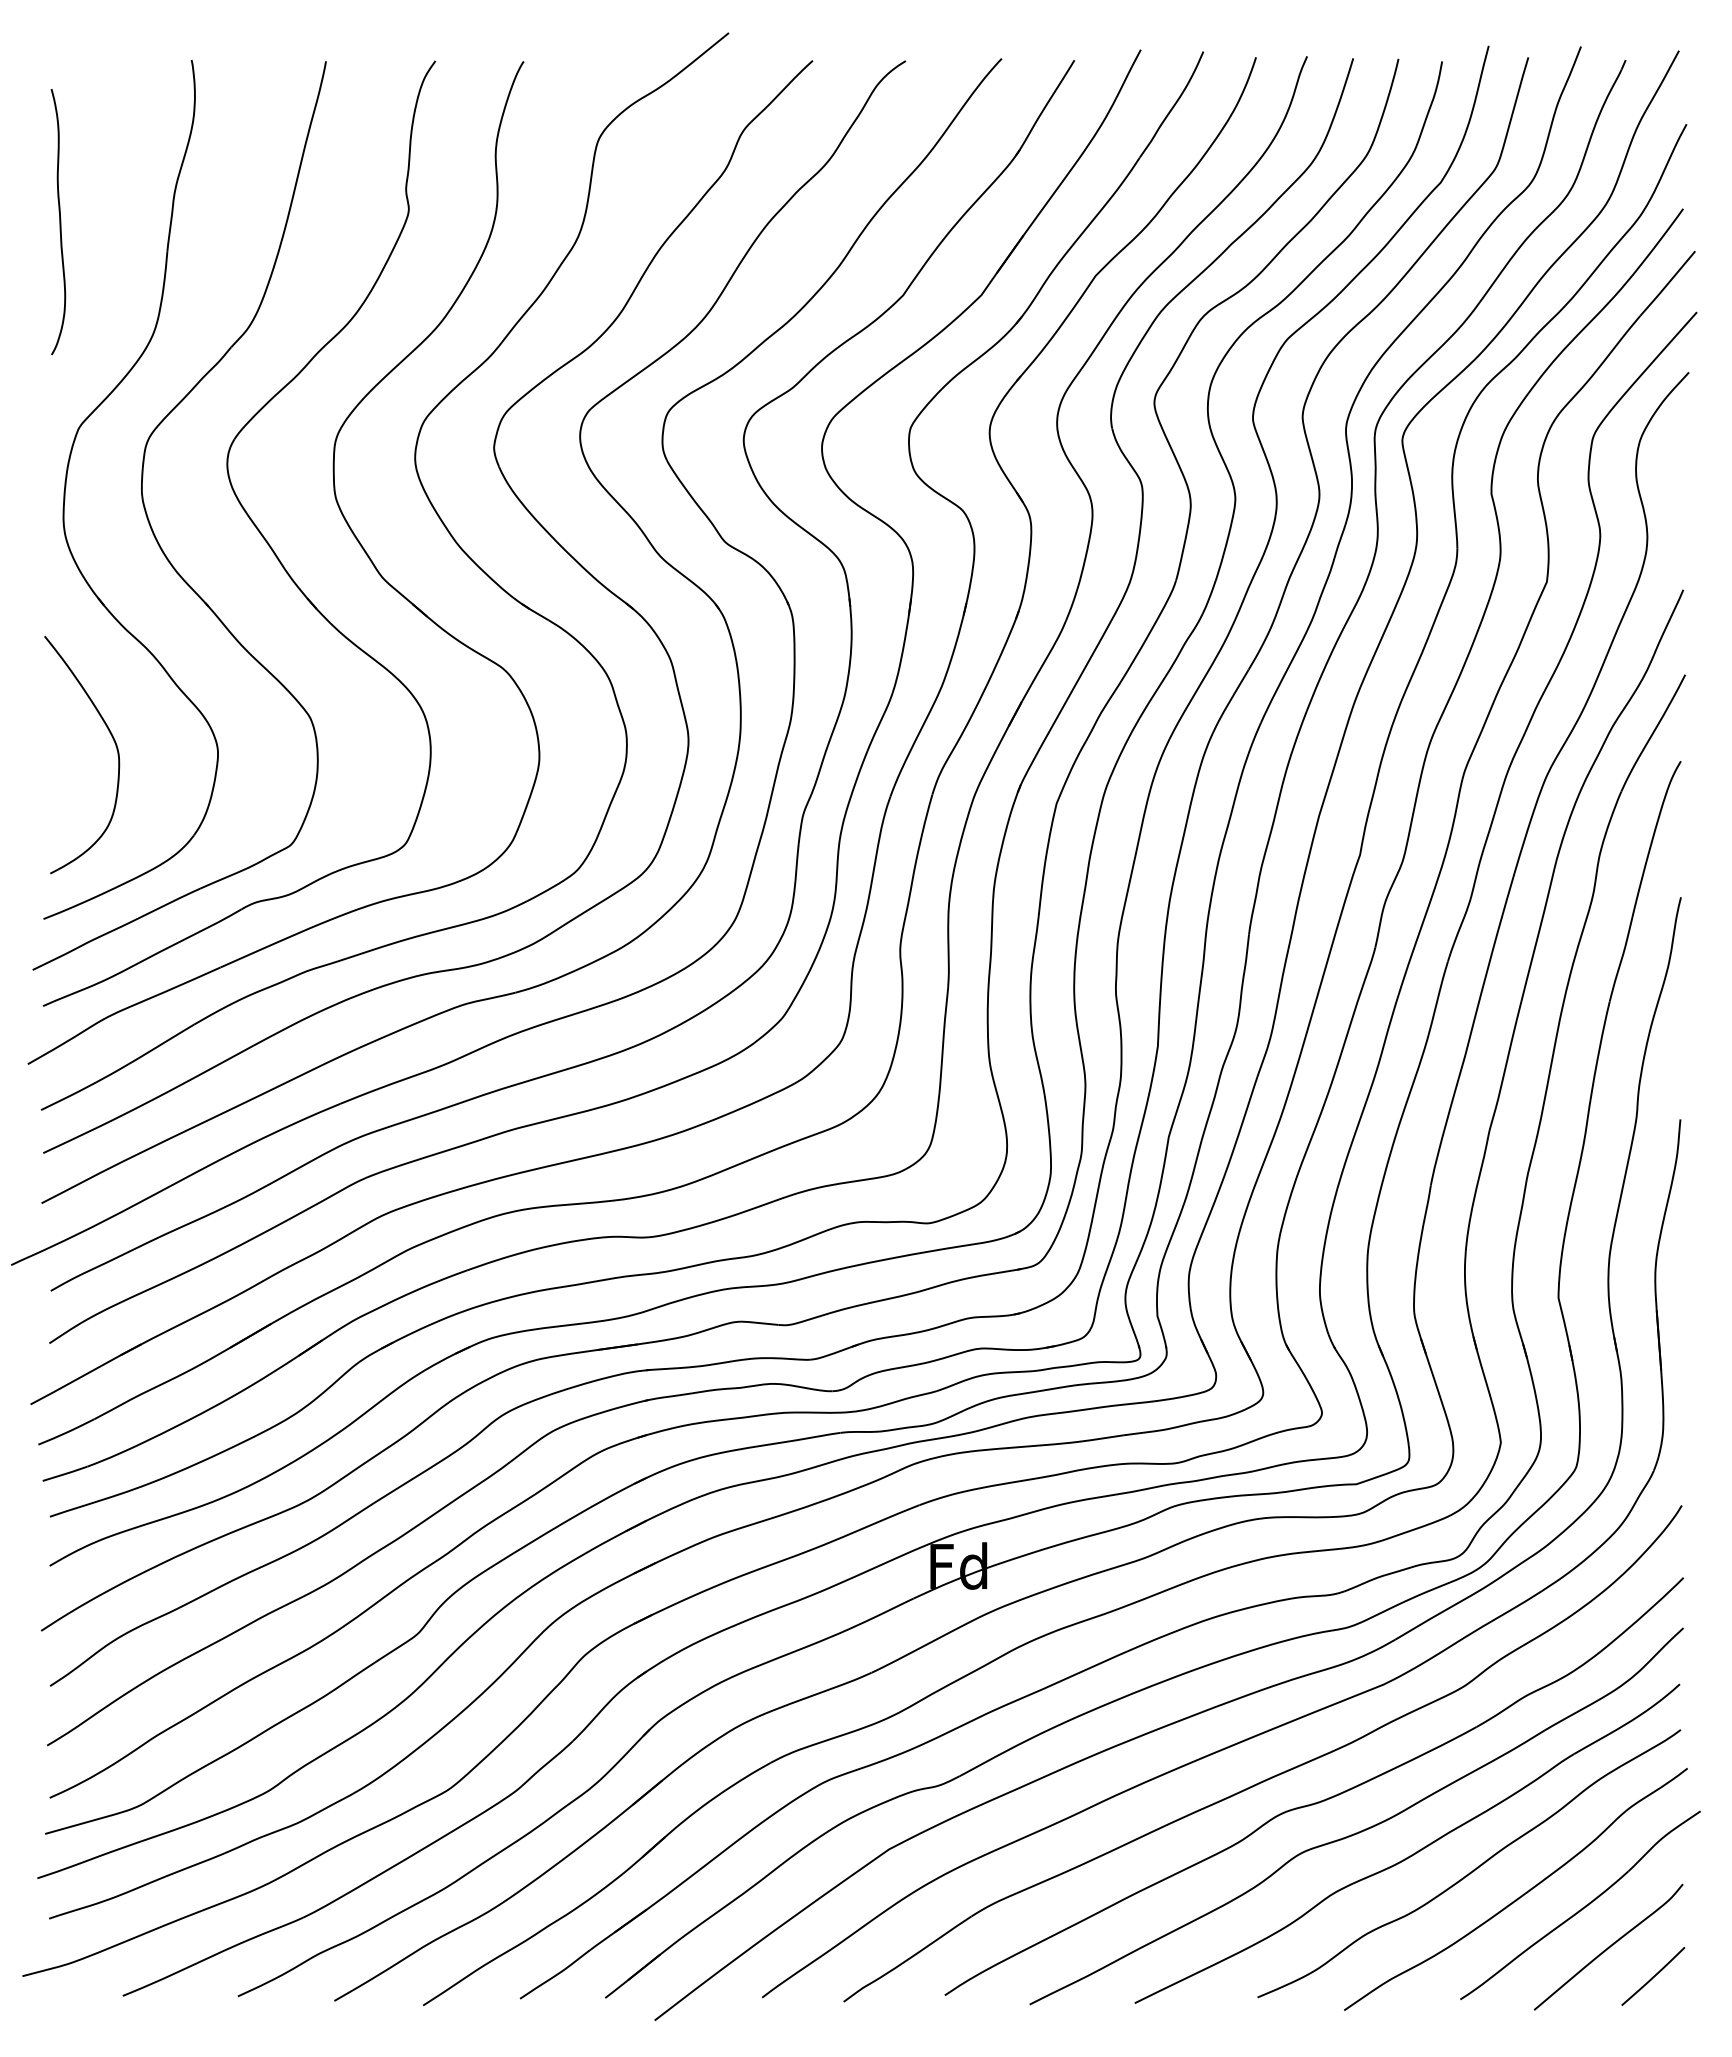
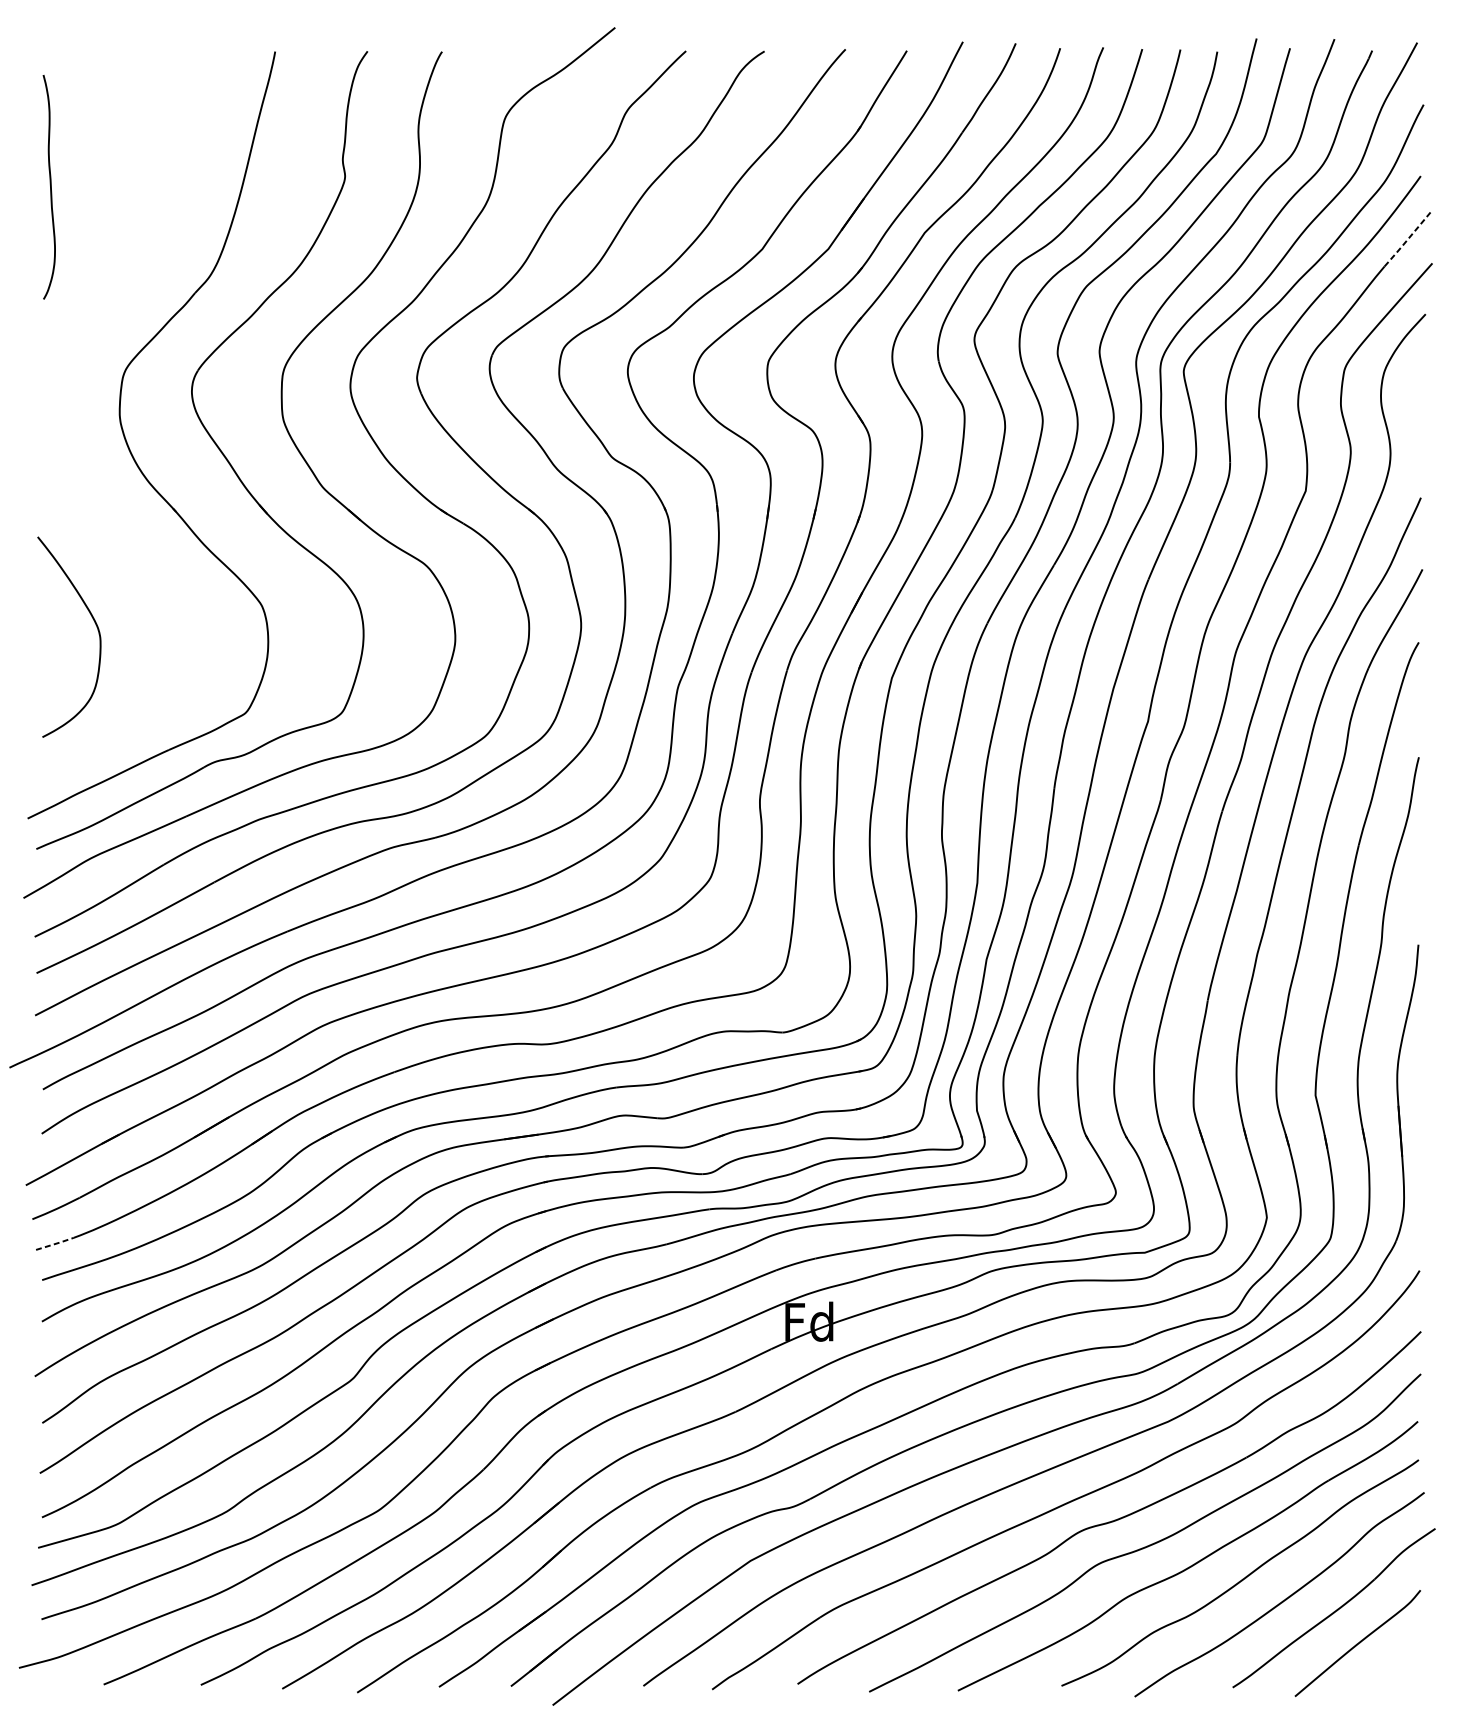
line: (1667, 284) -> (1407, 239), solid -> dashed
part: (66, 487) -> (56, 411), removed
line: (65, 1473) -> (55, 1243), solid -> dashed
line: (1653, 1976) -> (1395, 1668), removed

